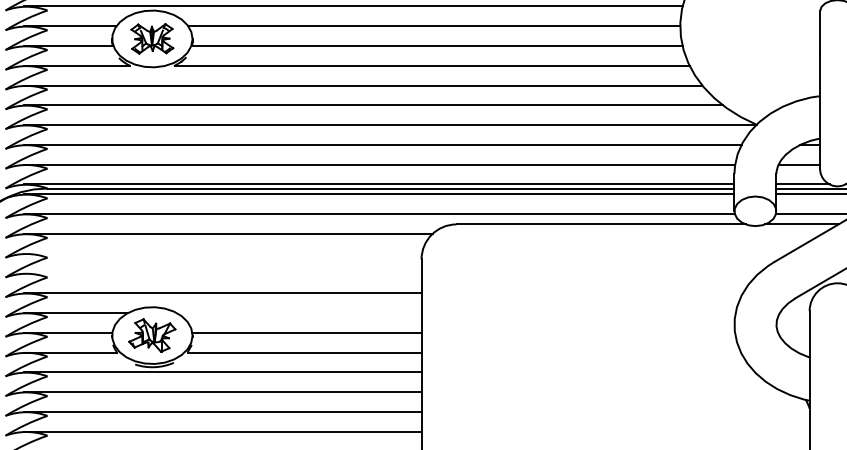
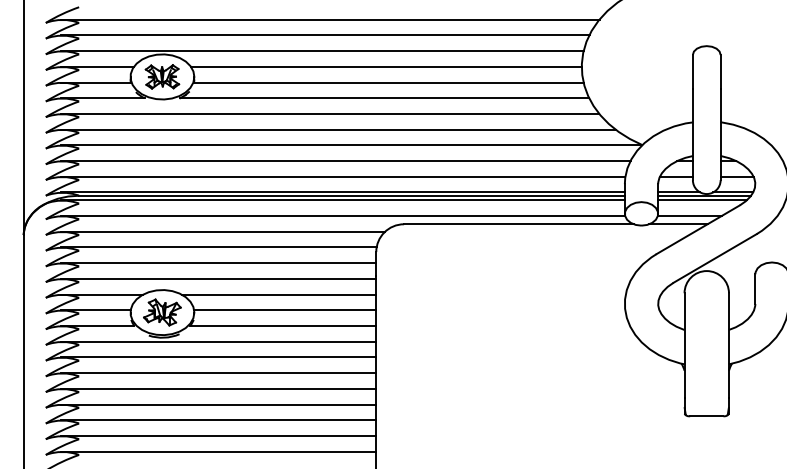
line: (222, 253) -> (218, 247), added
line: (222, 273) -> (218, 263), added
line: (298, 312) -> (278, 294), added

